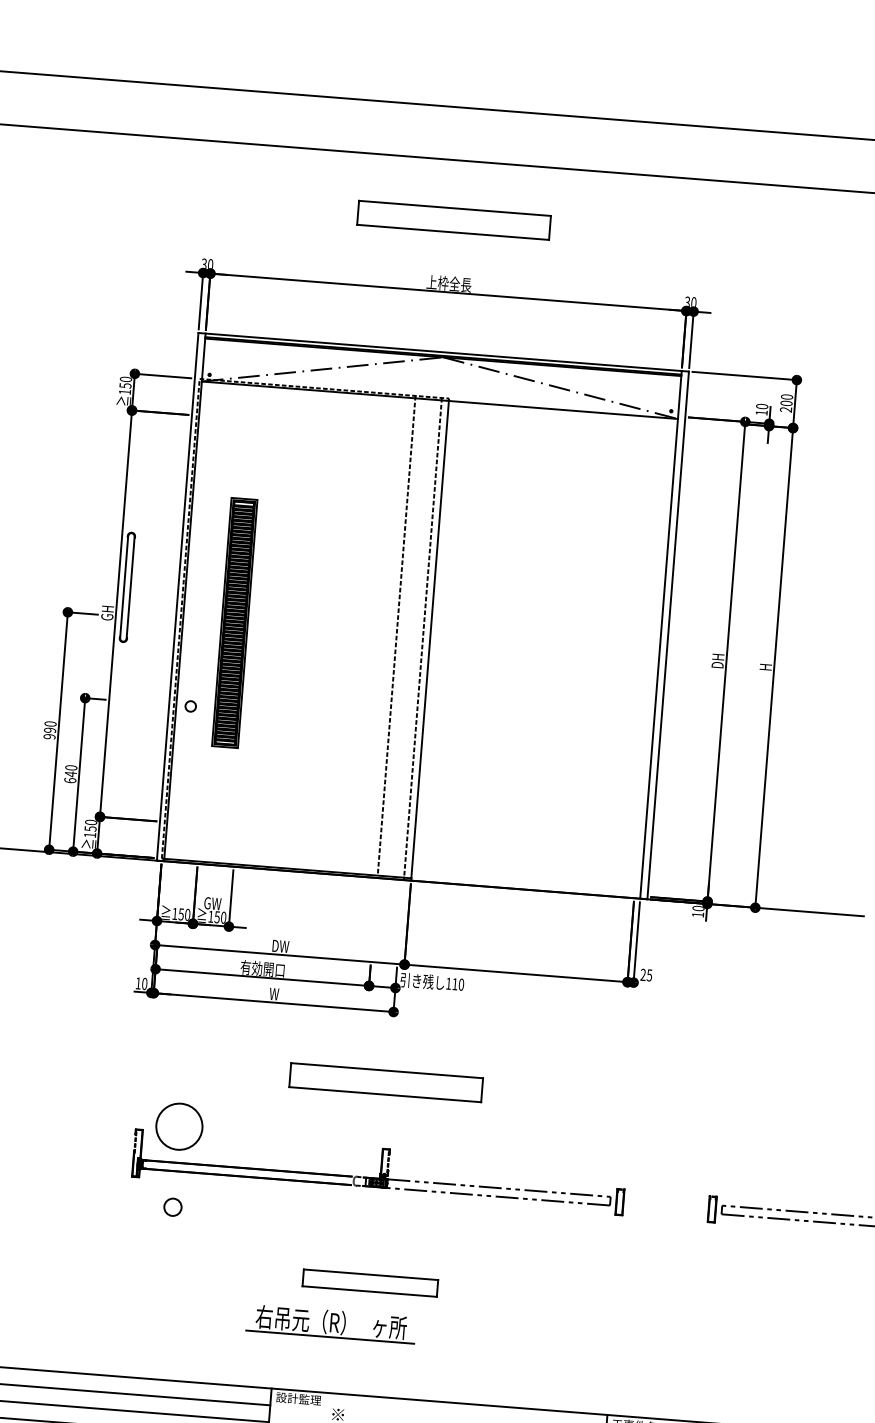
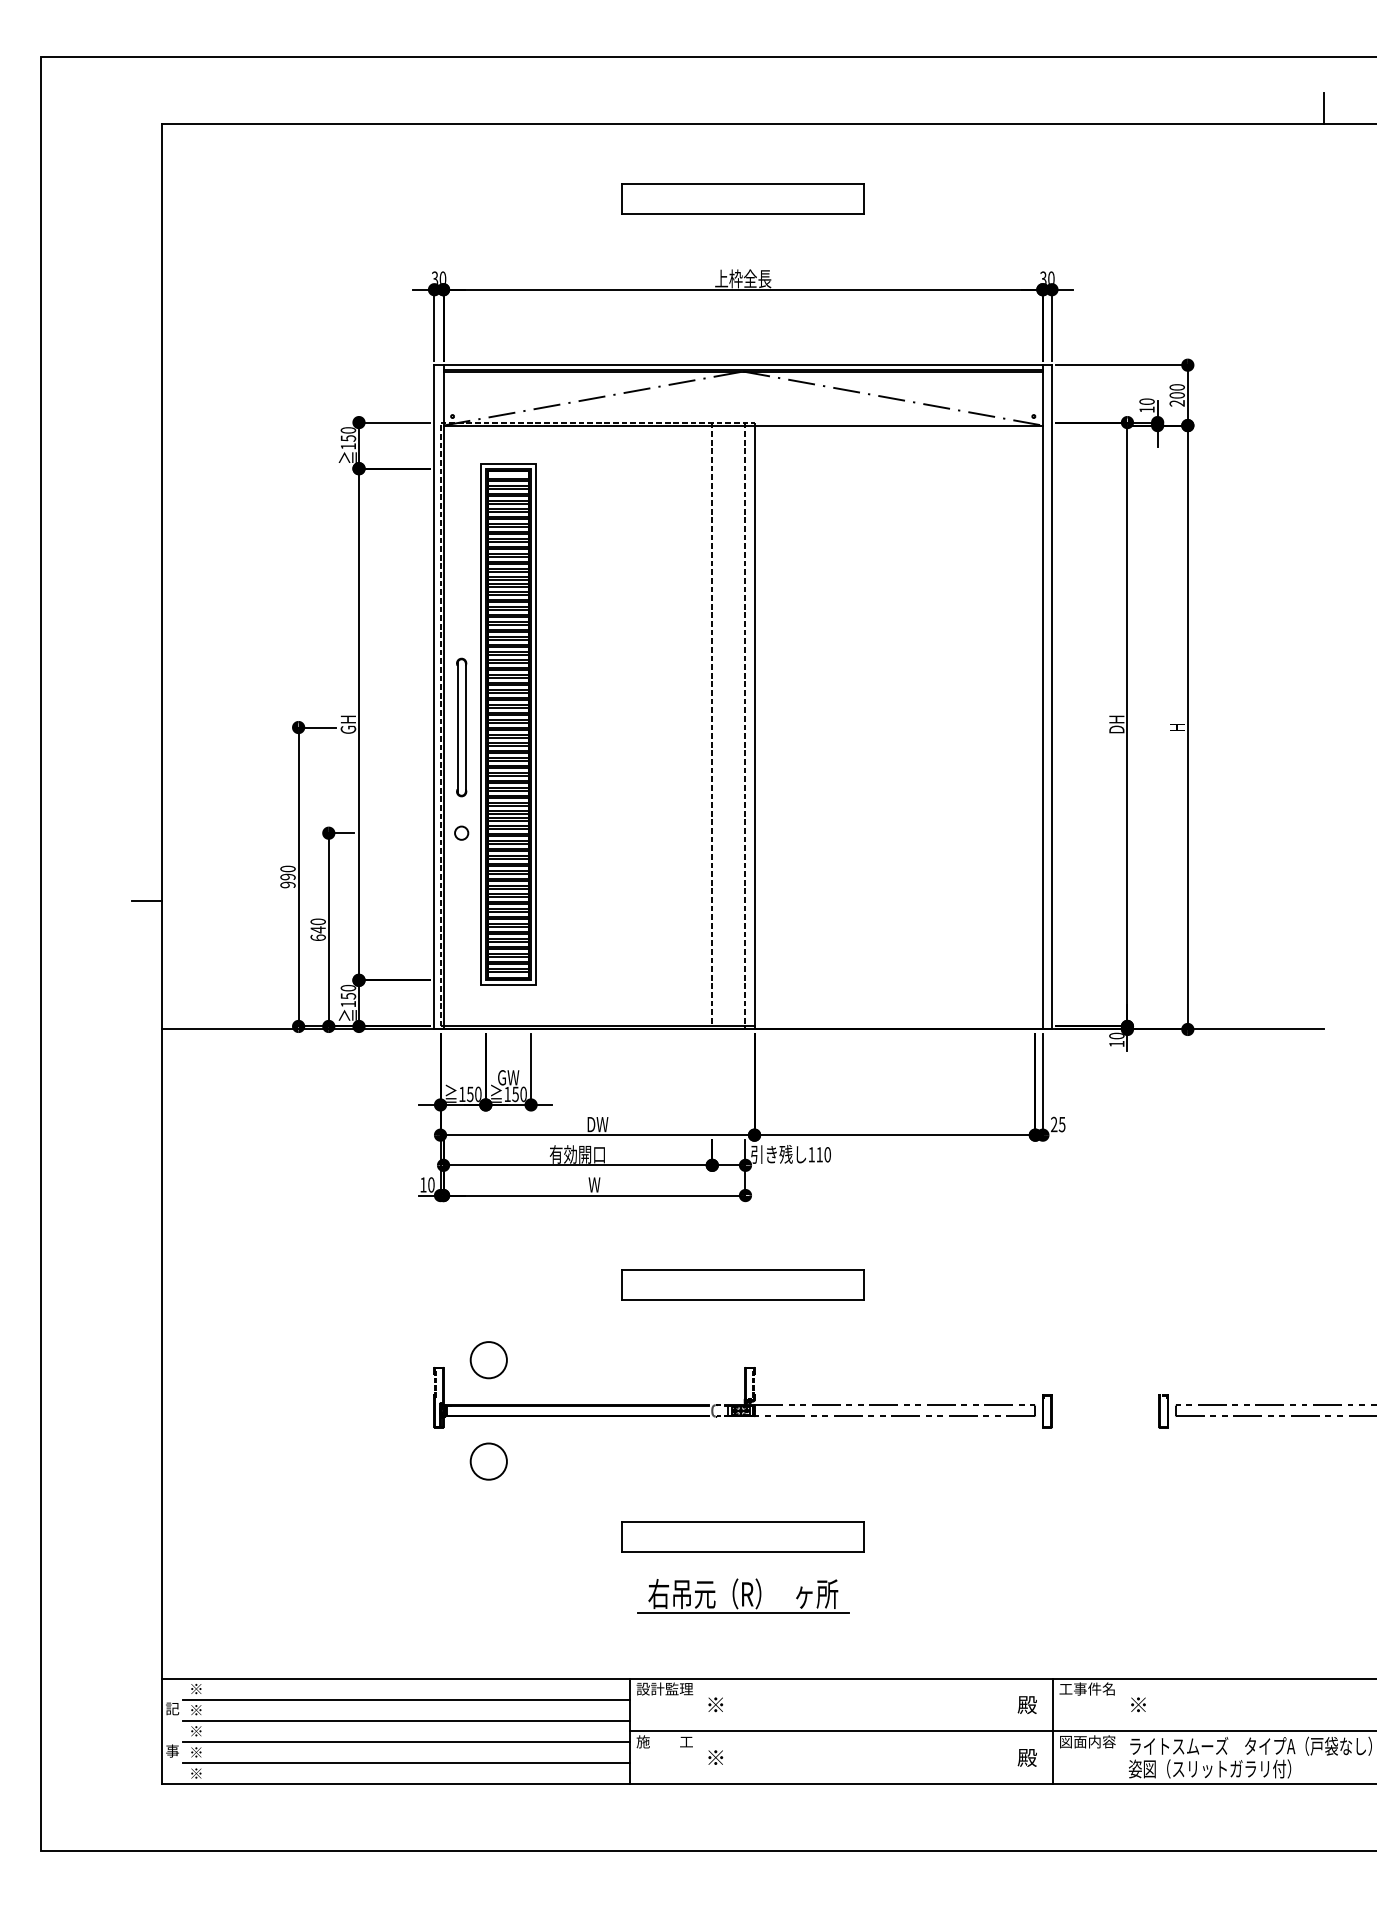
part: (127, 587) -> (461, 727), moved
part: (234, 623) -> (508, 724), size x1.67
circle: (179, 1126) -> (488, 1360), size x0.62
circle: (172, 1207) -> (488, 1461), size x1.67
part: (369, 1282) -> (742, 1536), size x1.43
part: (331, 1323) -> (743, 1595), moved

